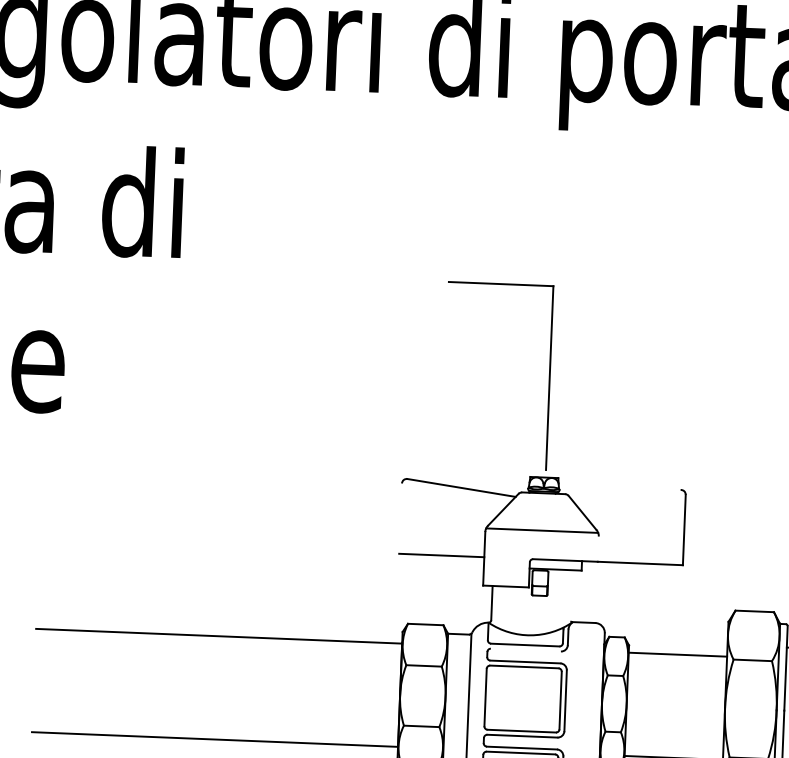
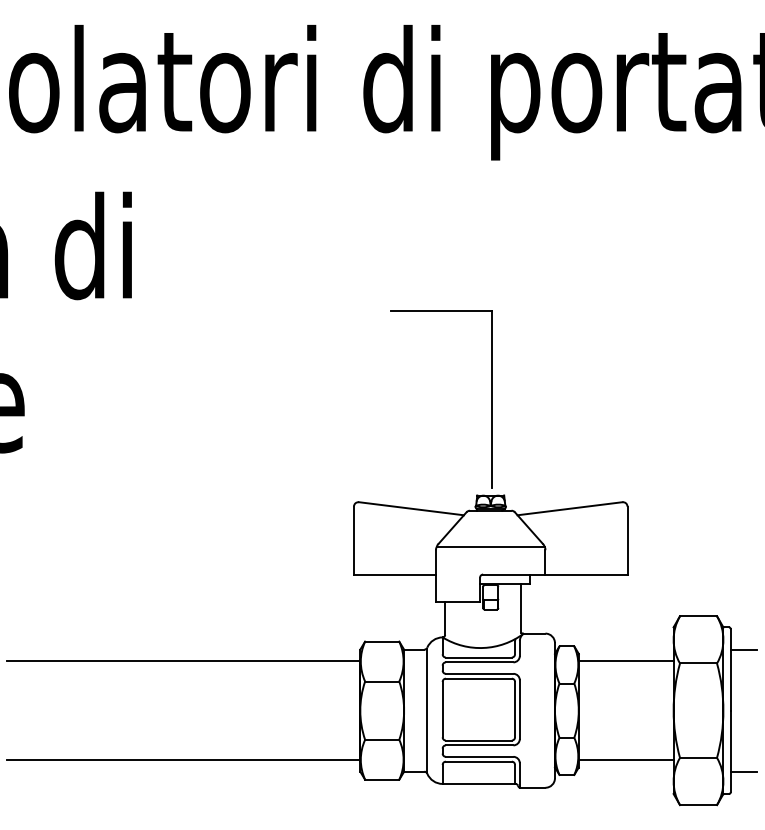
line: (625, 494) -> (569, 508), added
line: (400, 518) -> (353, 540), added
line: (598, 549) -> (545, 562), added
line: (571, 594) -> (521, 607), added
line: (525, 650) -> (479, 662), added

